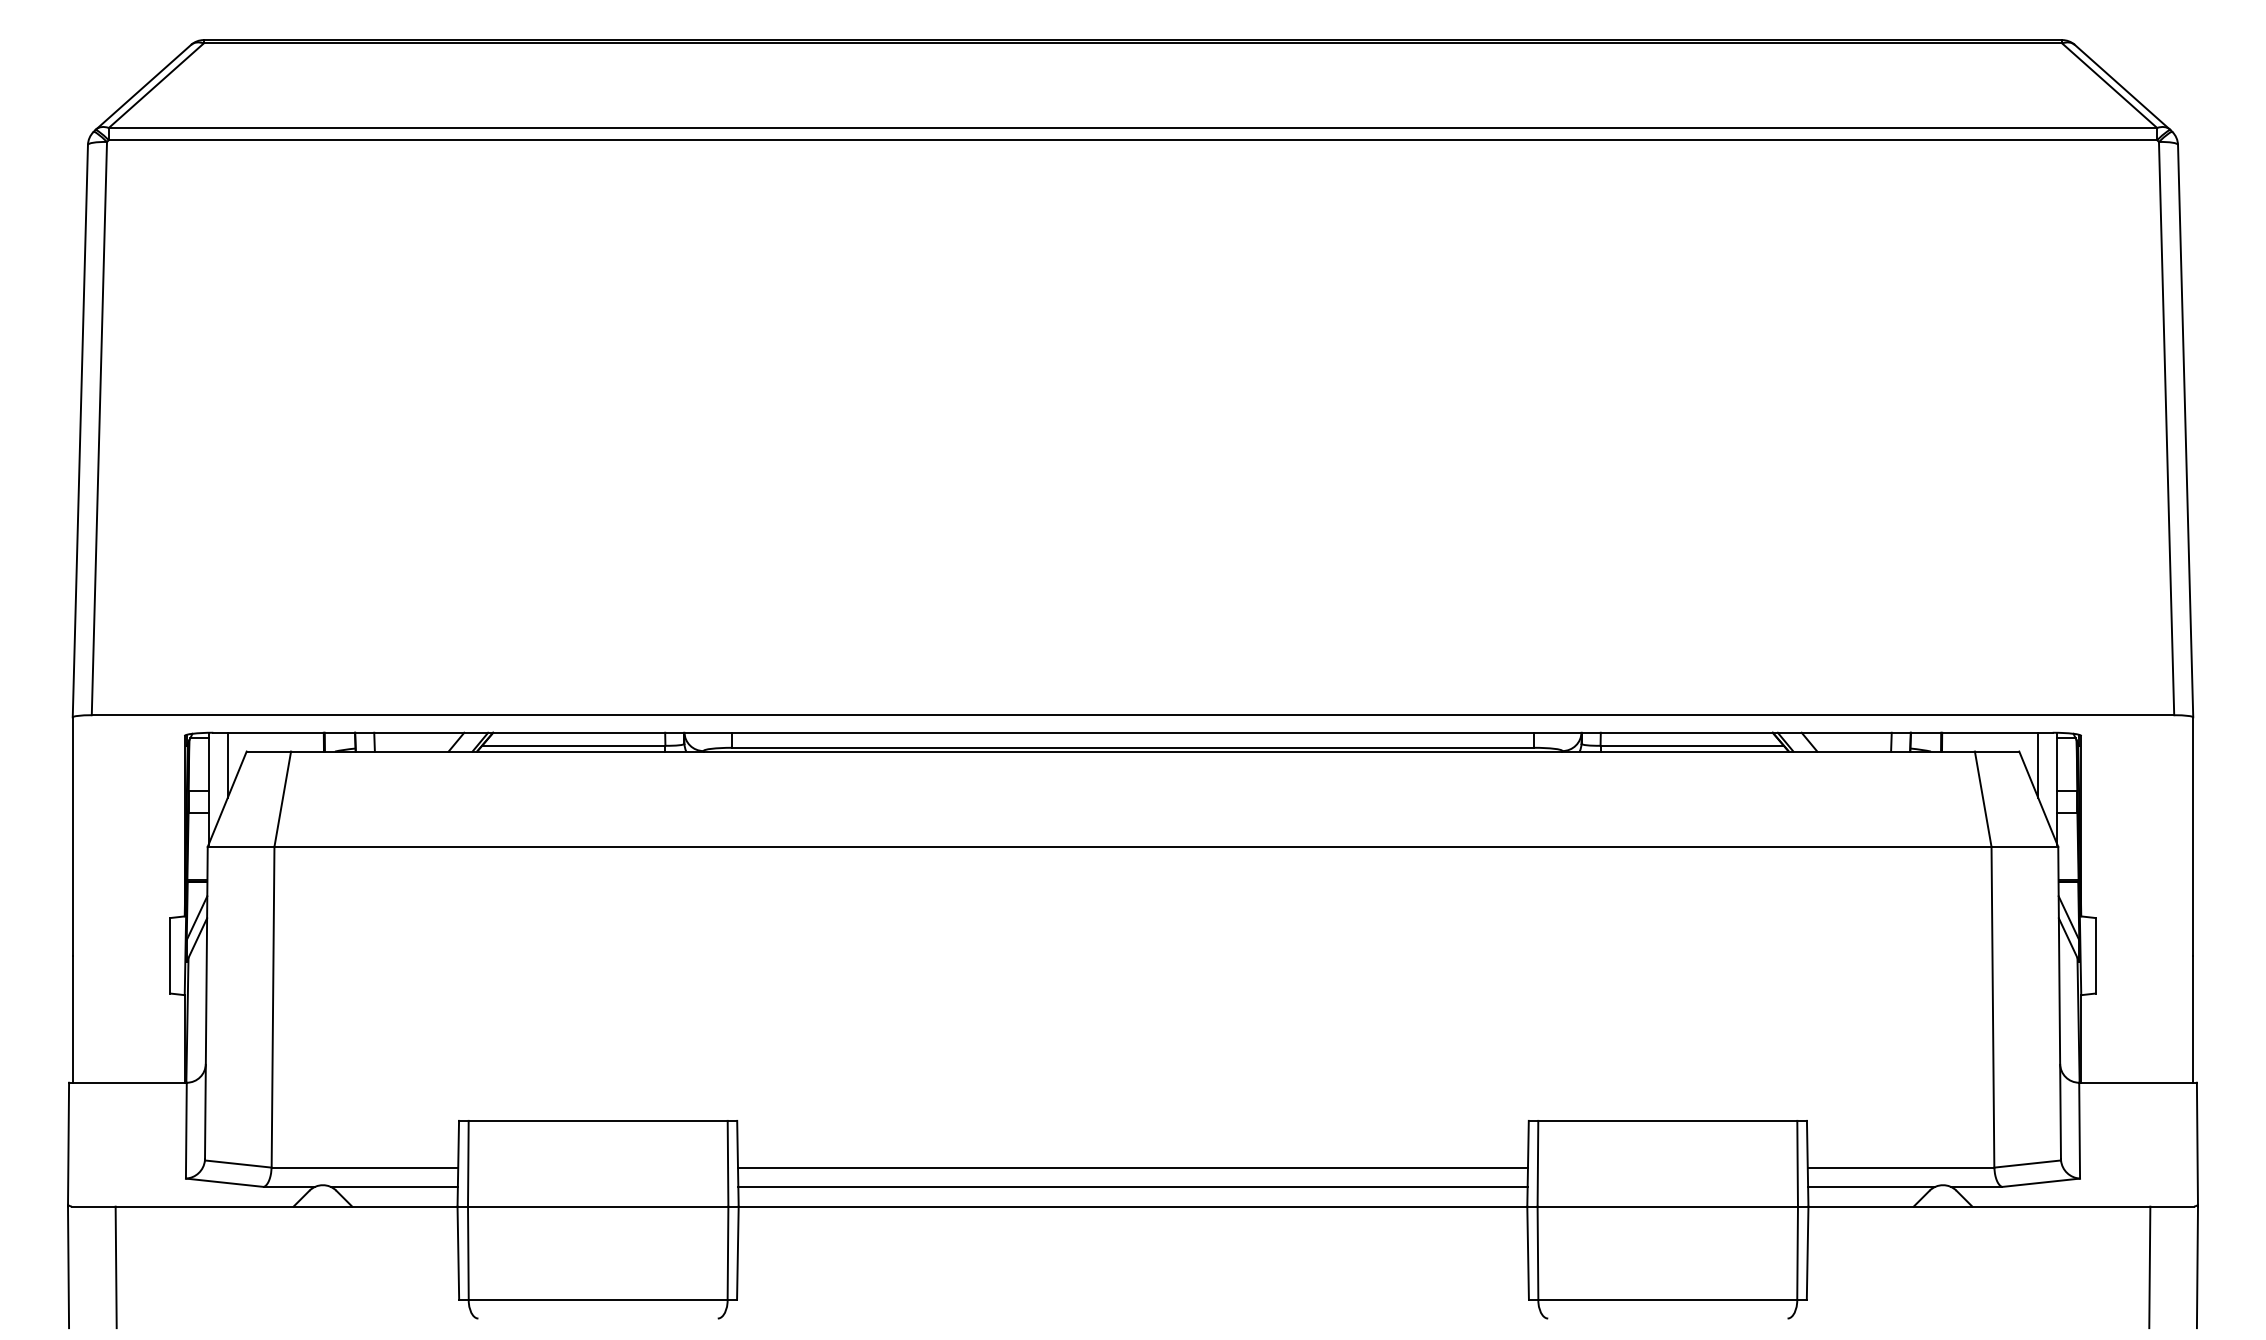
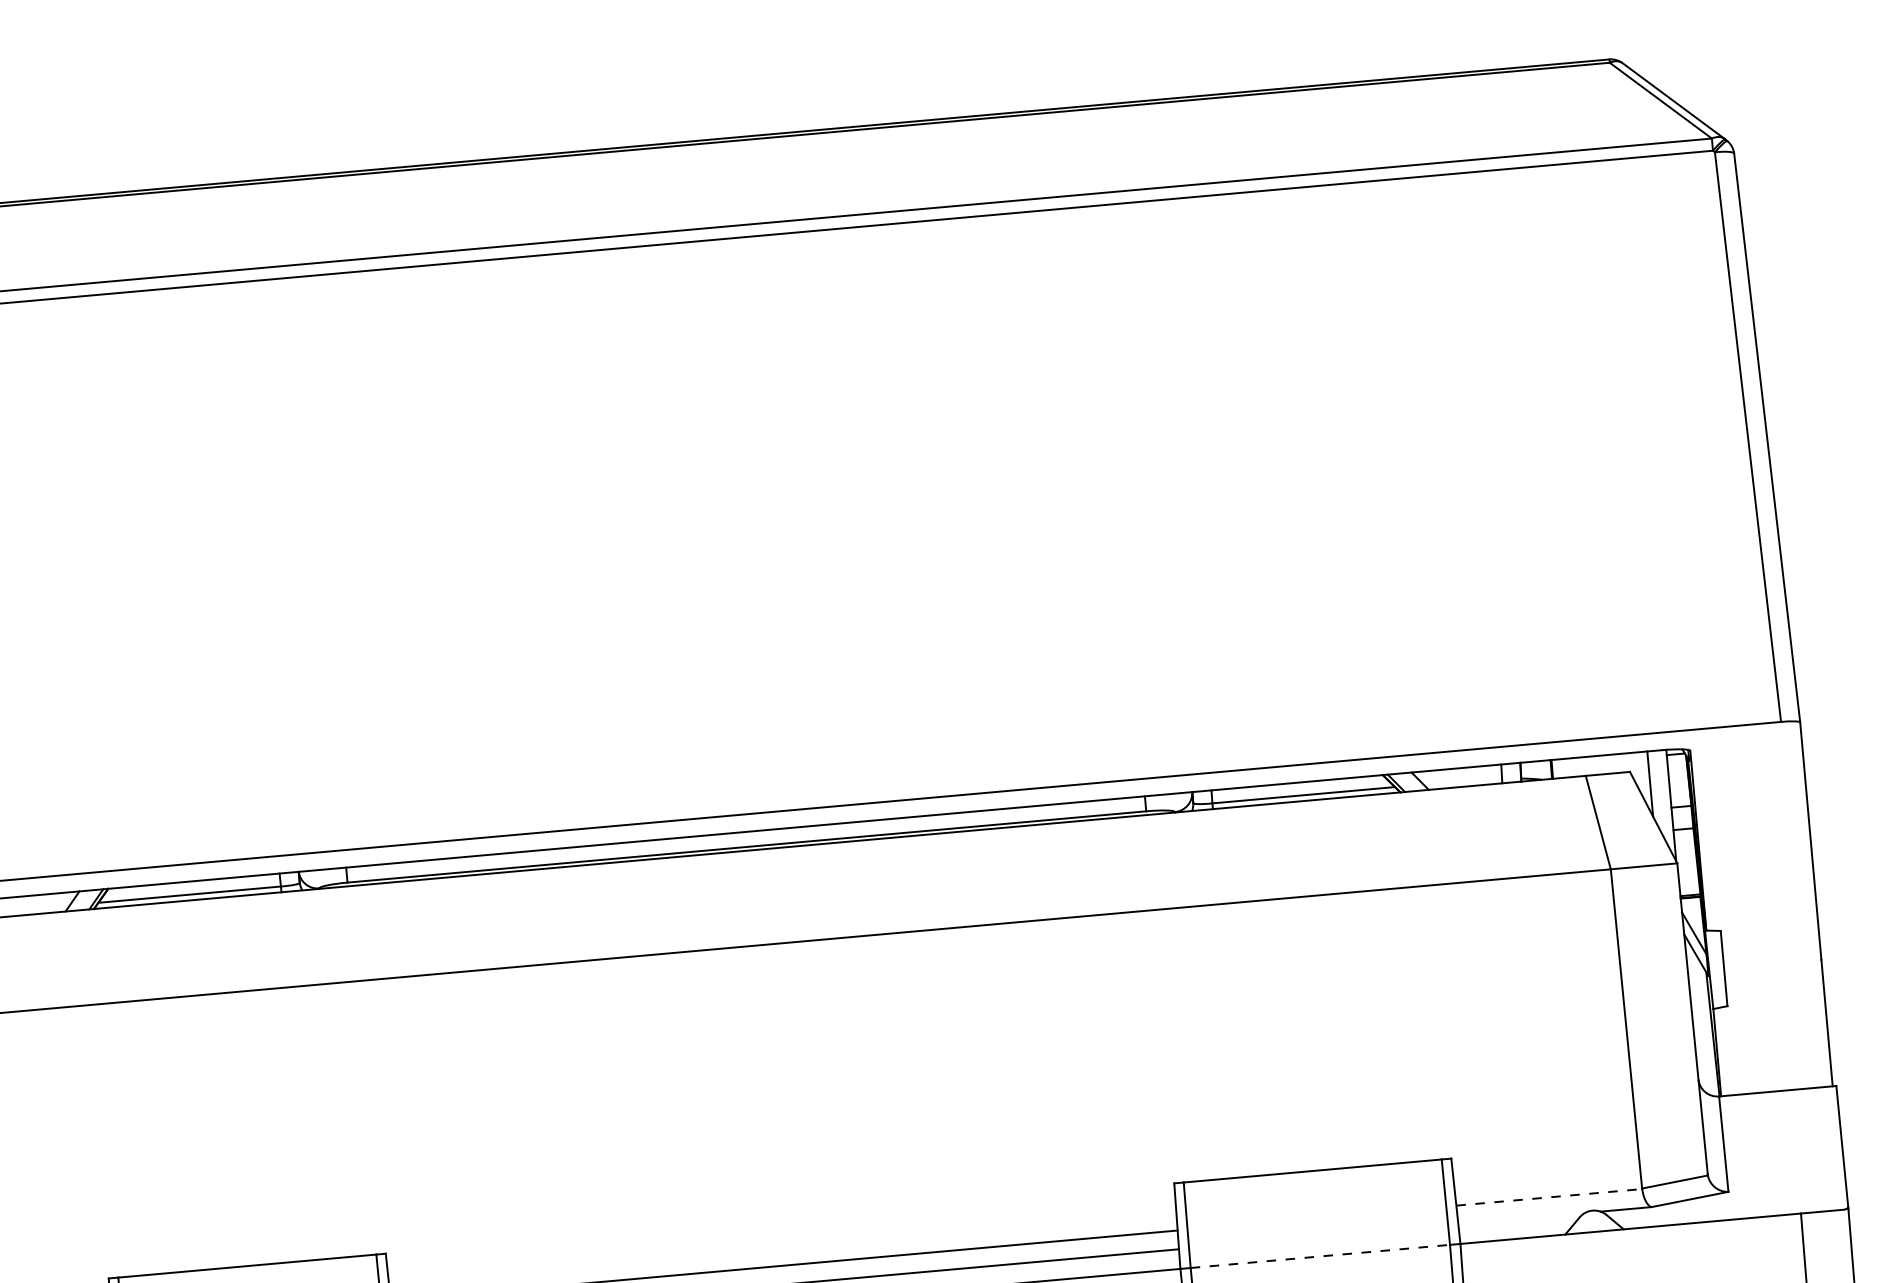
line: (1901, 1168) -> (1549, 1197), solid -> dashed
line: (1871, 1186) -> (1521, 1218), removed
line: (1668, 1206) -> (1321, 1256), solid -> dashed

